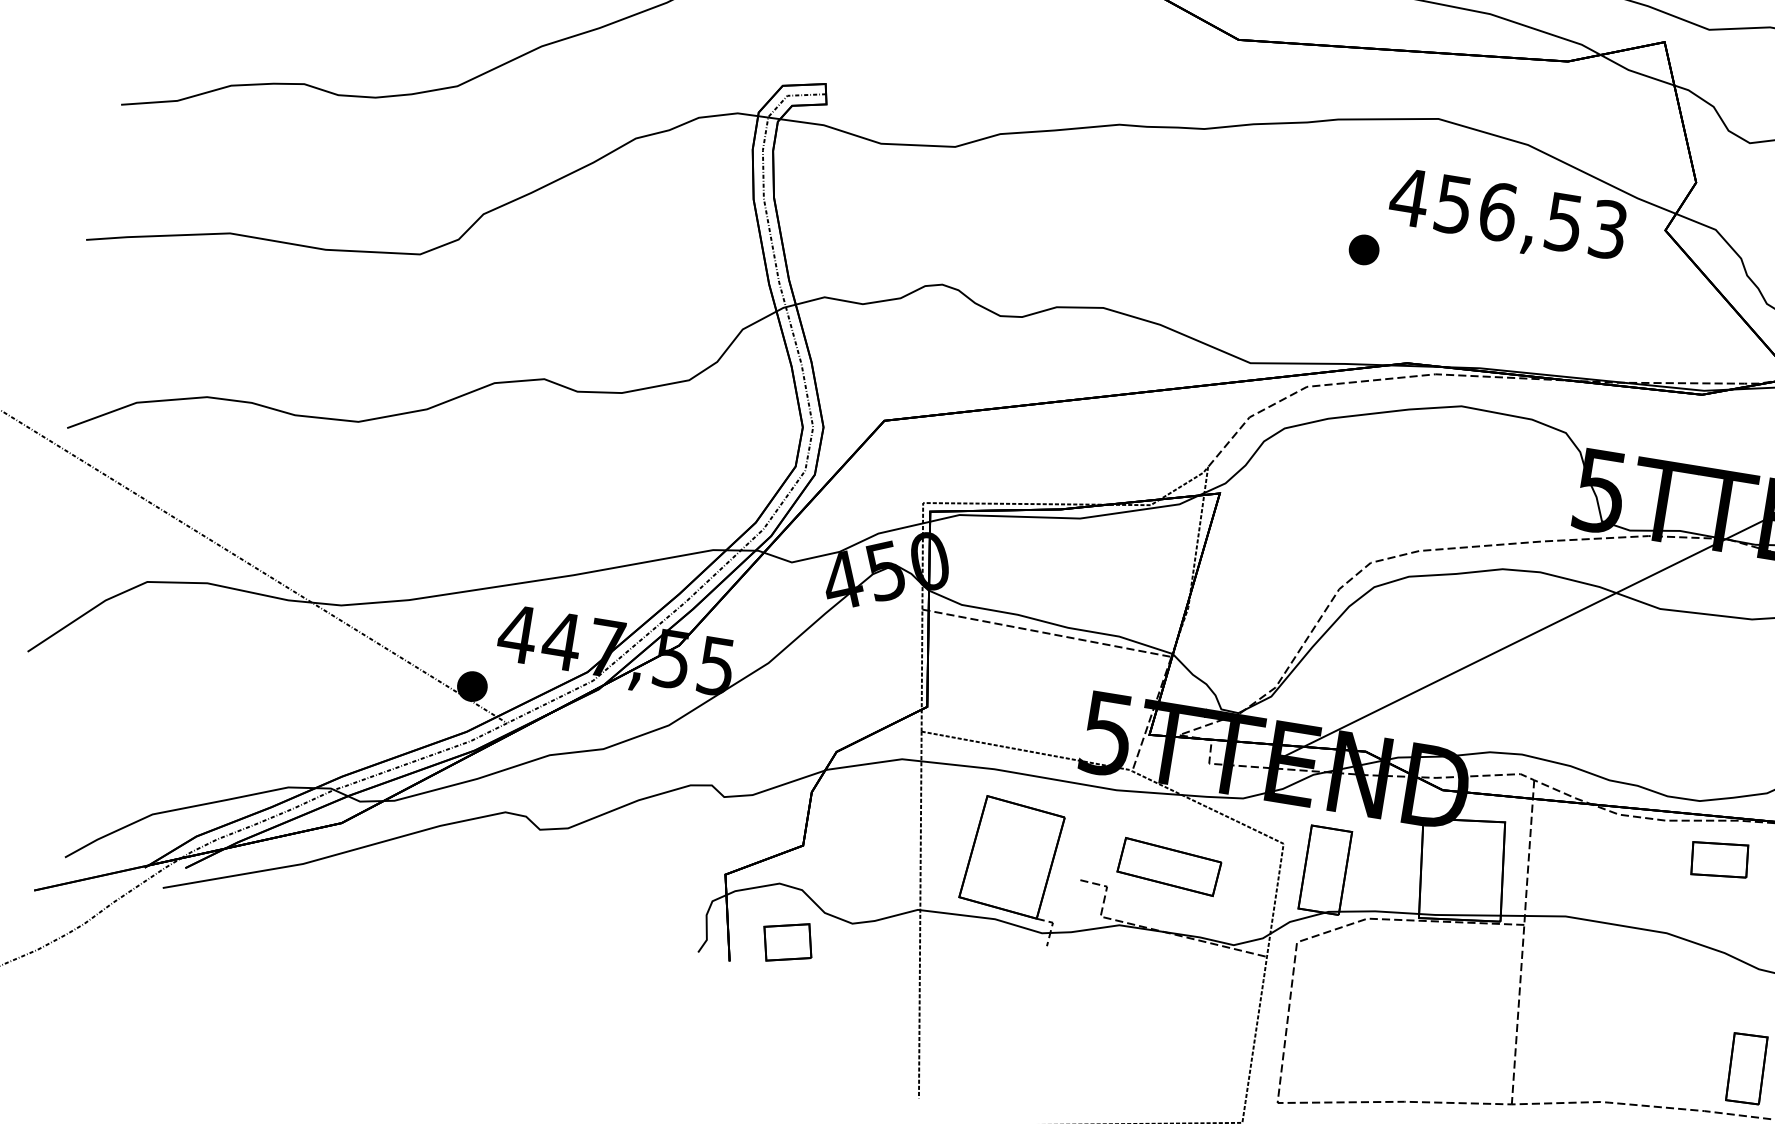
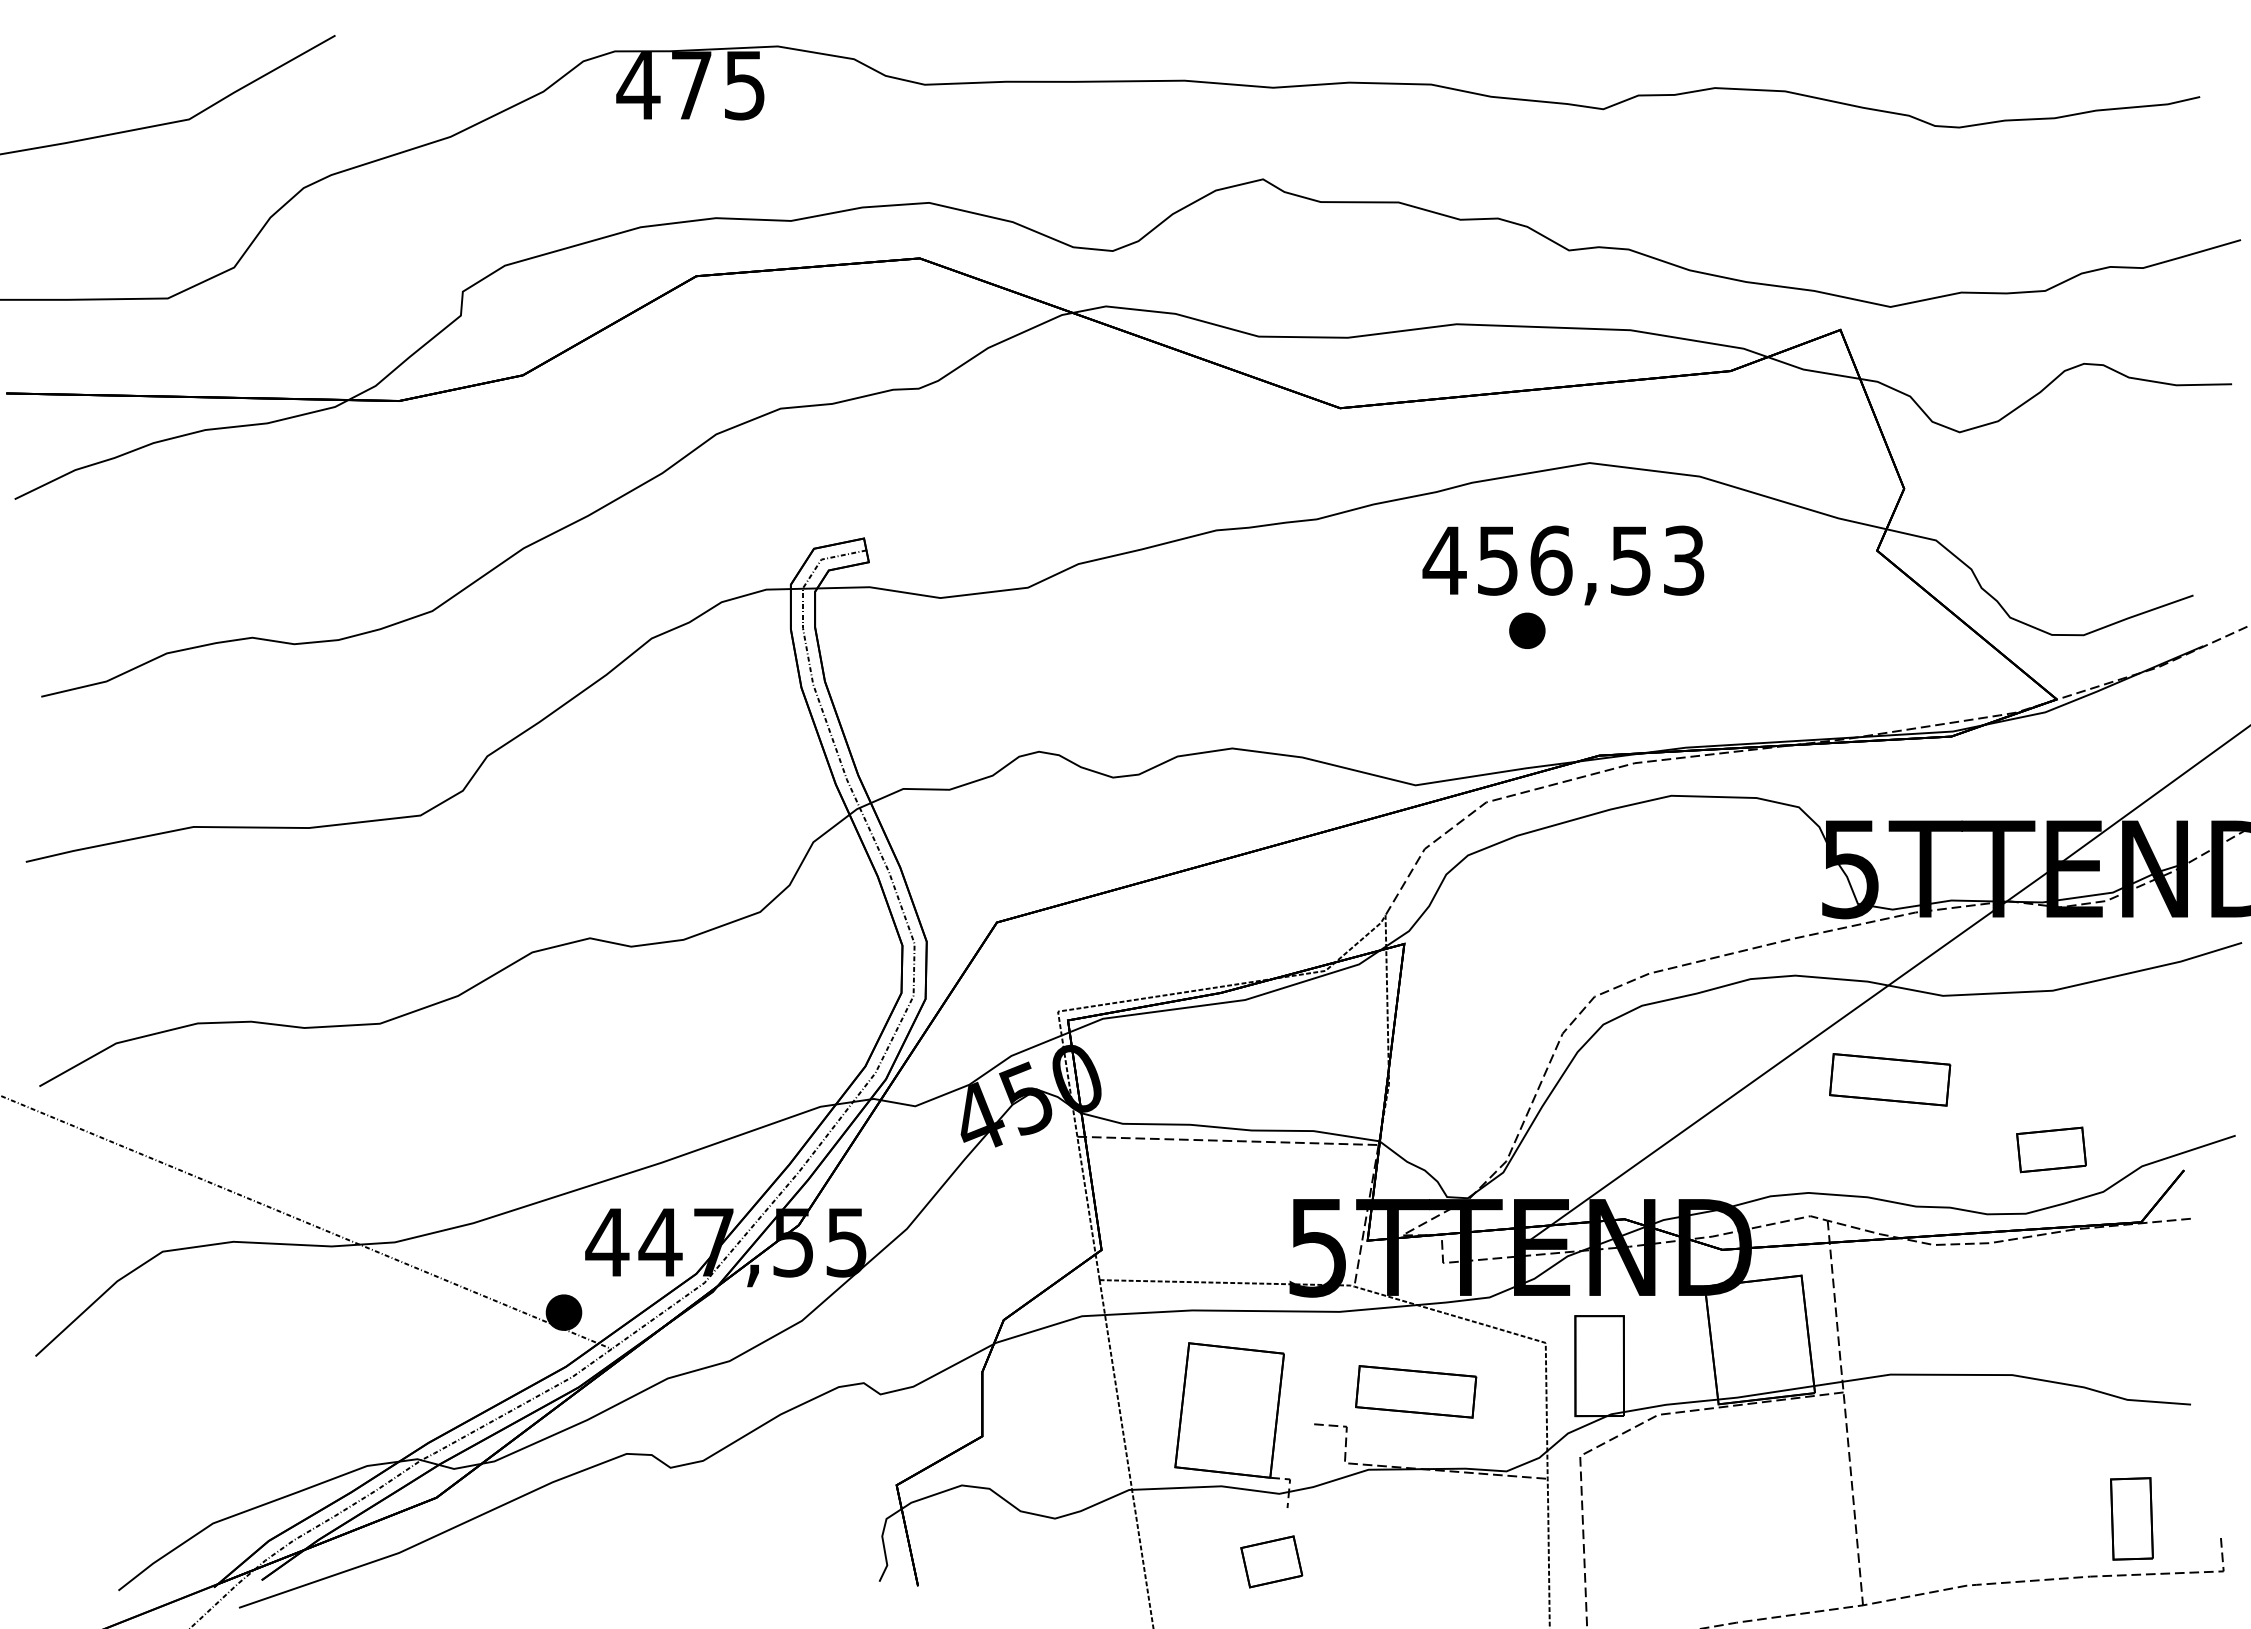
text: (1507, 217) -> (1563, 565), moved
part: (1605, 671) -> (1890, 1079), added
part: (1719, 859) -> (2051, 1149), moved
part: (787, 942) -> (1271, 1561), moved

